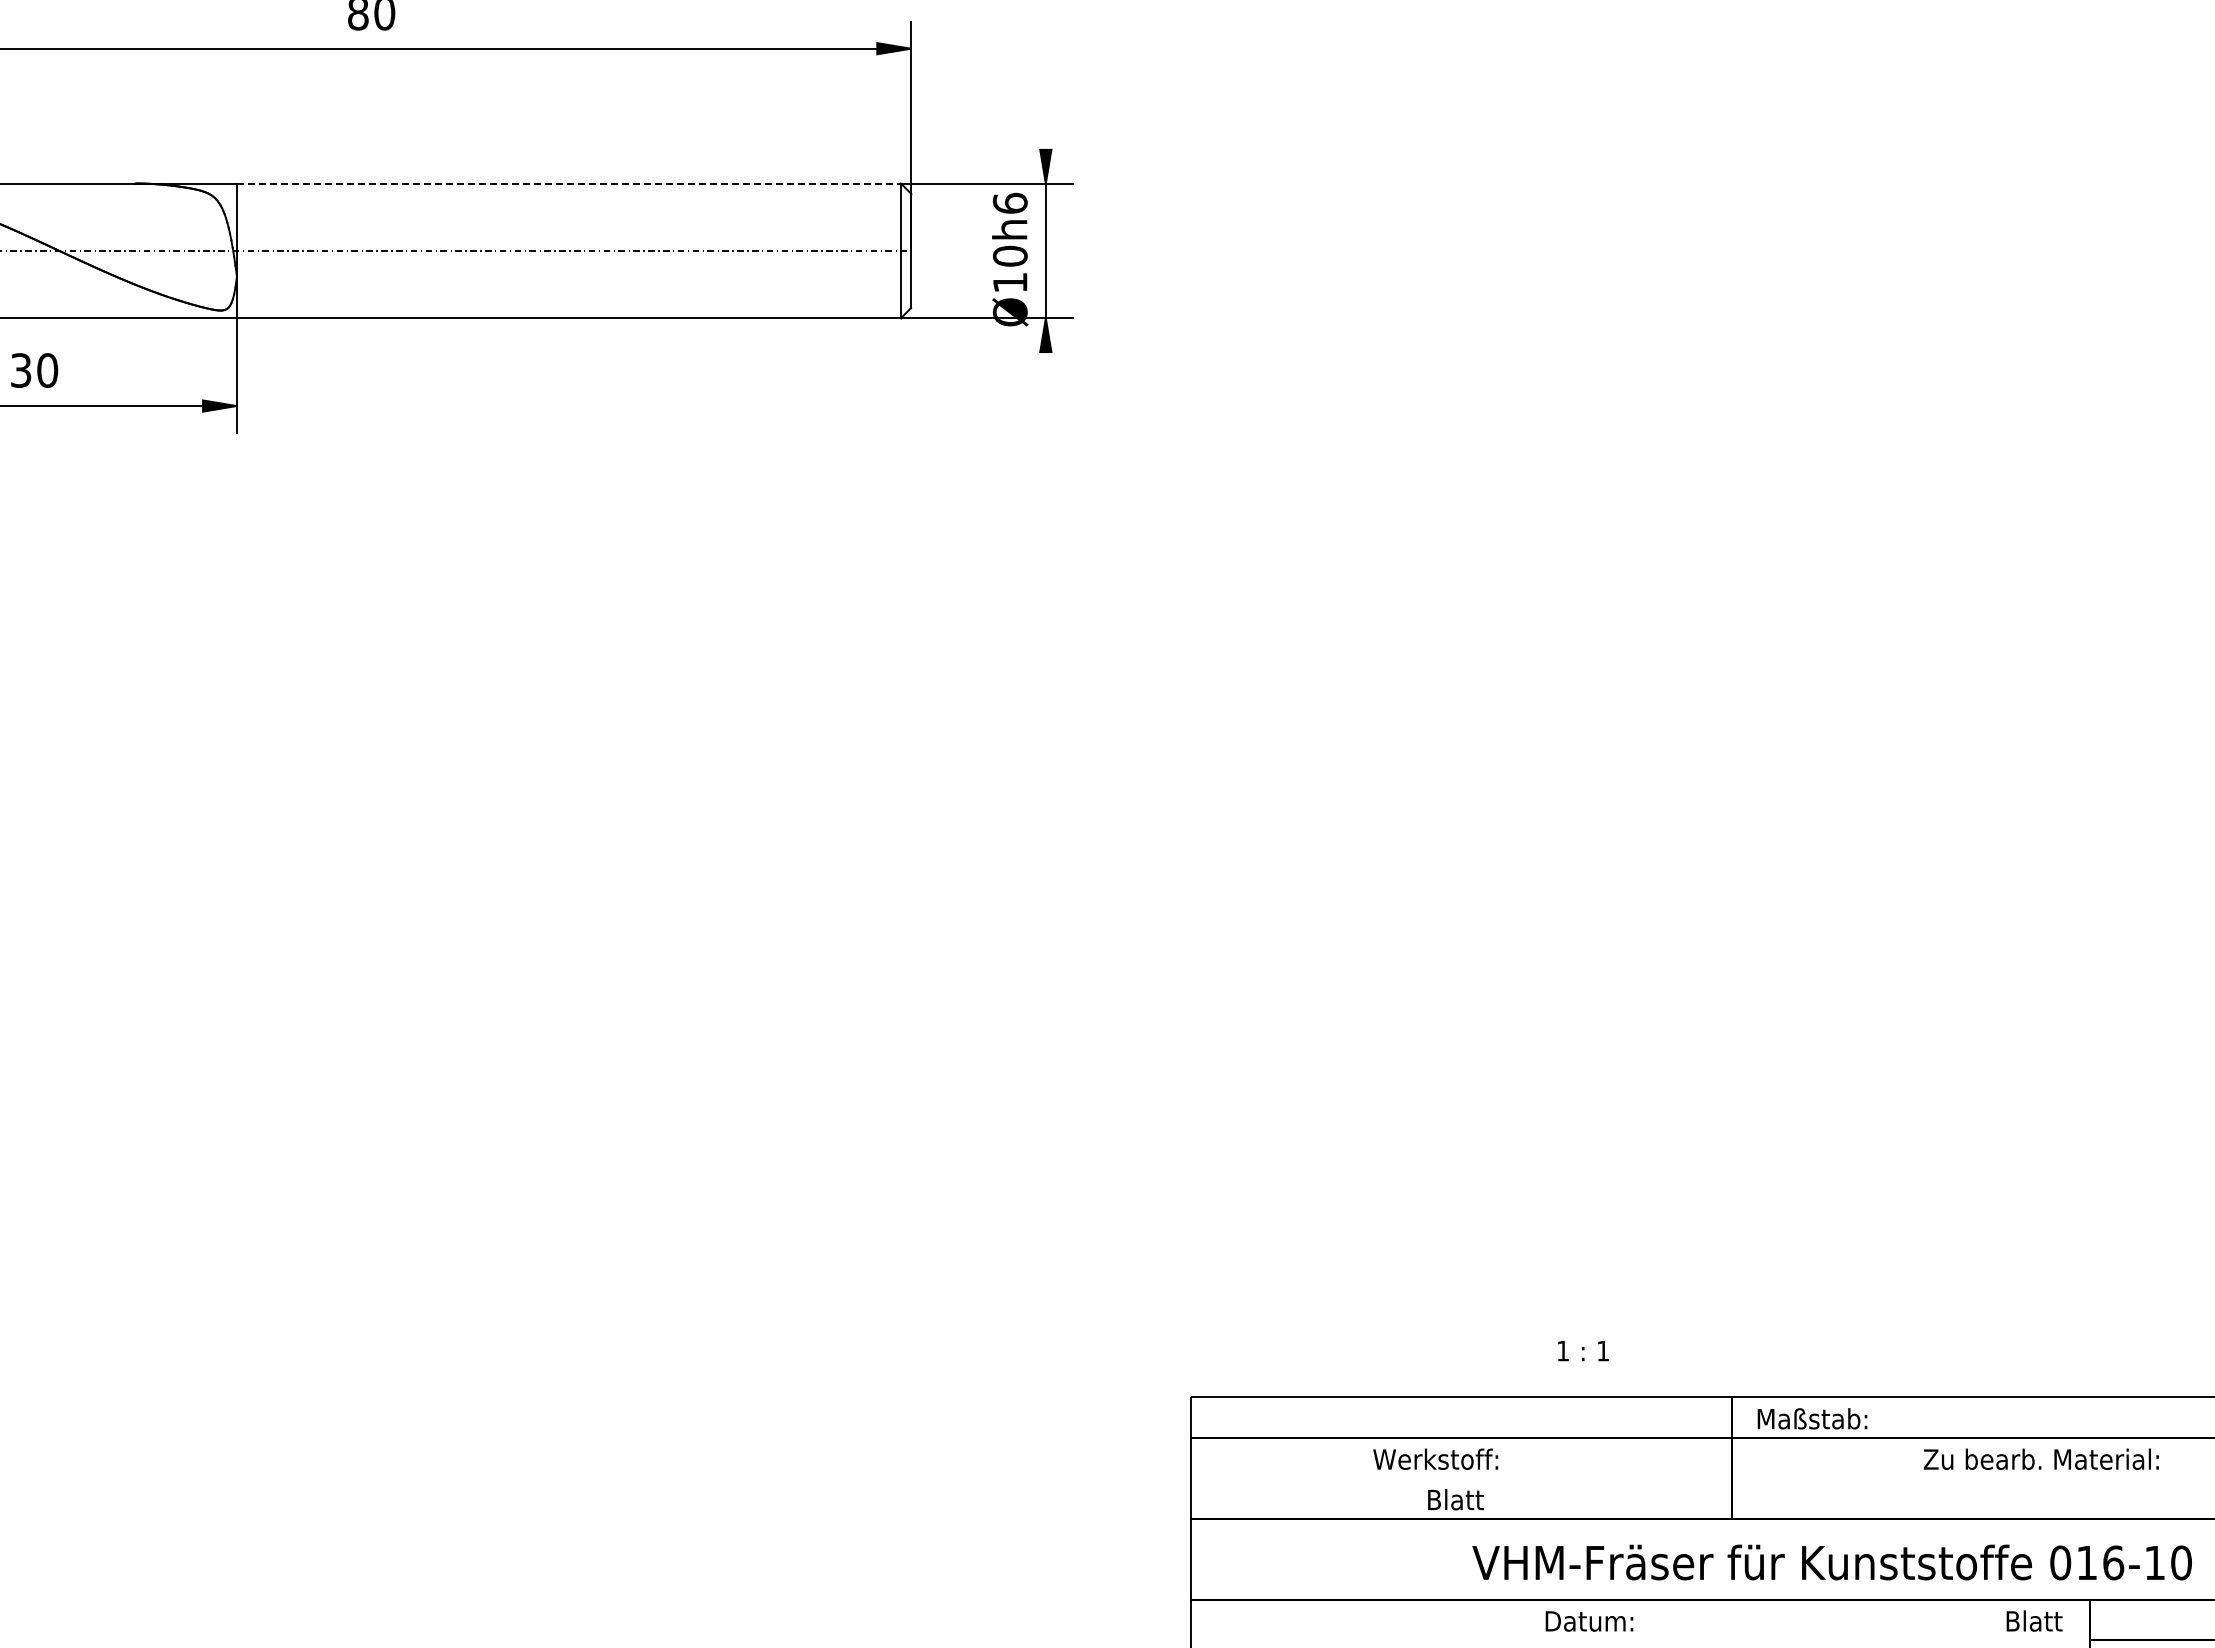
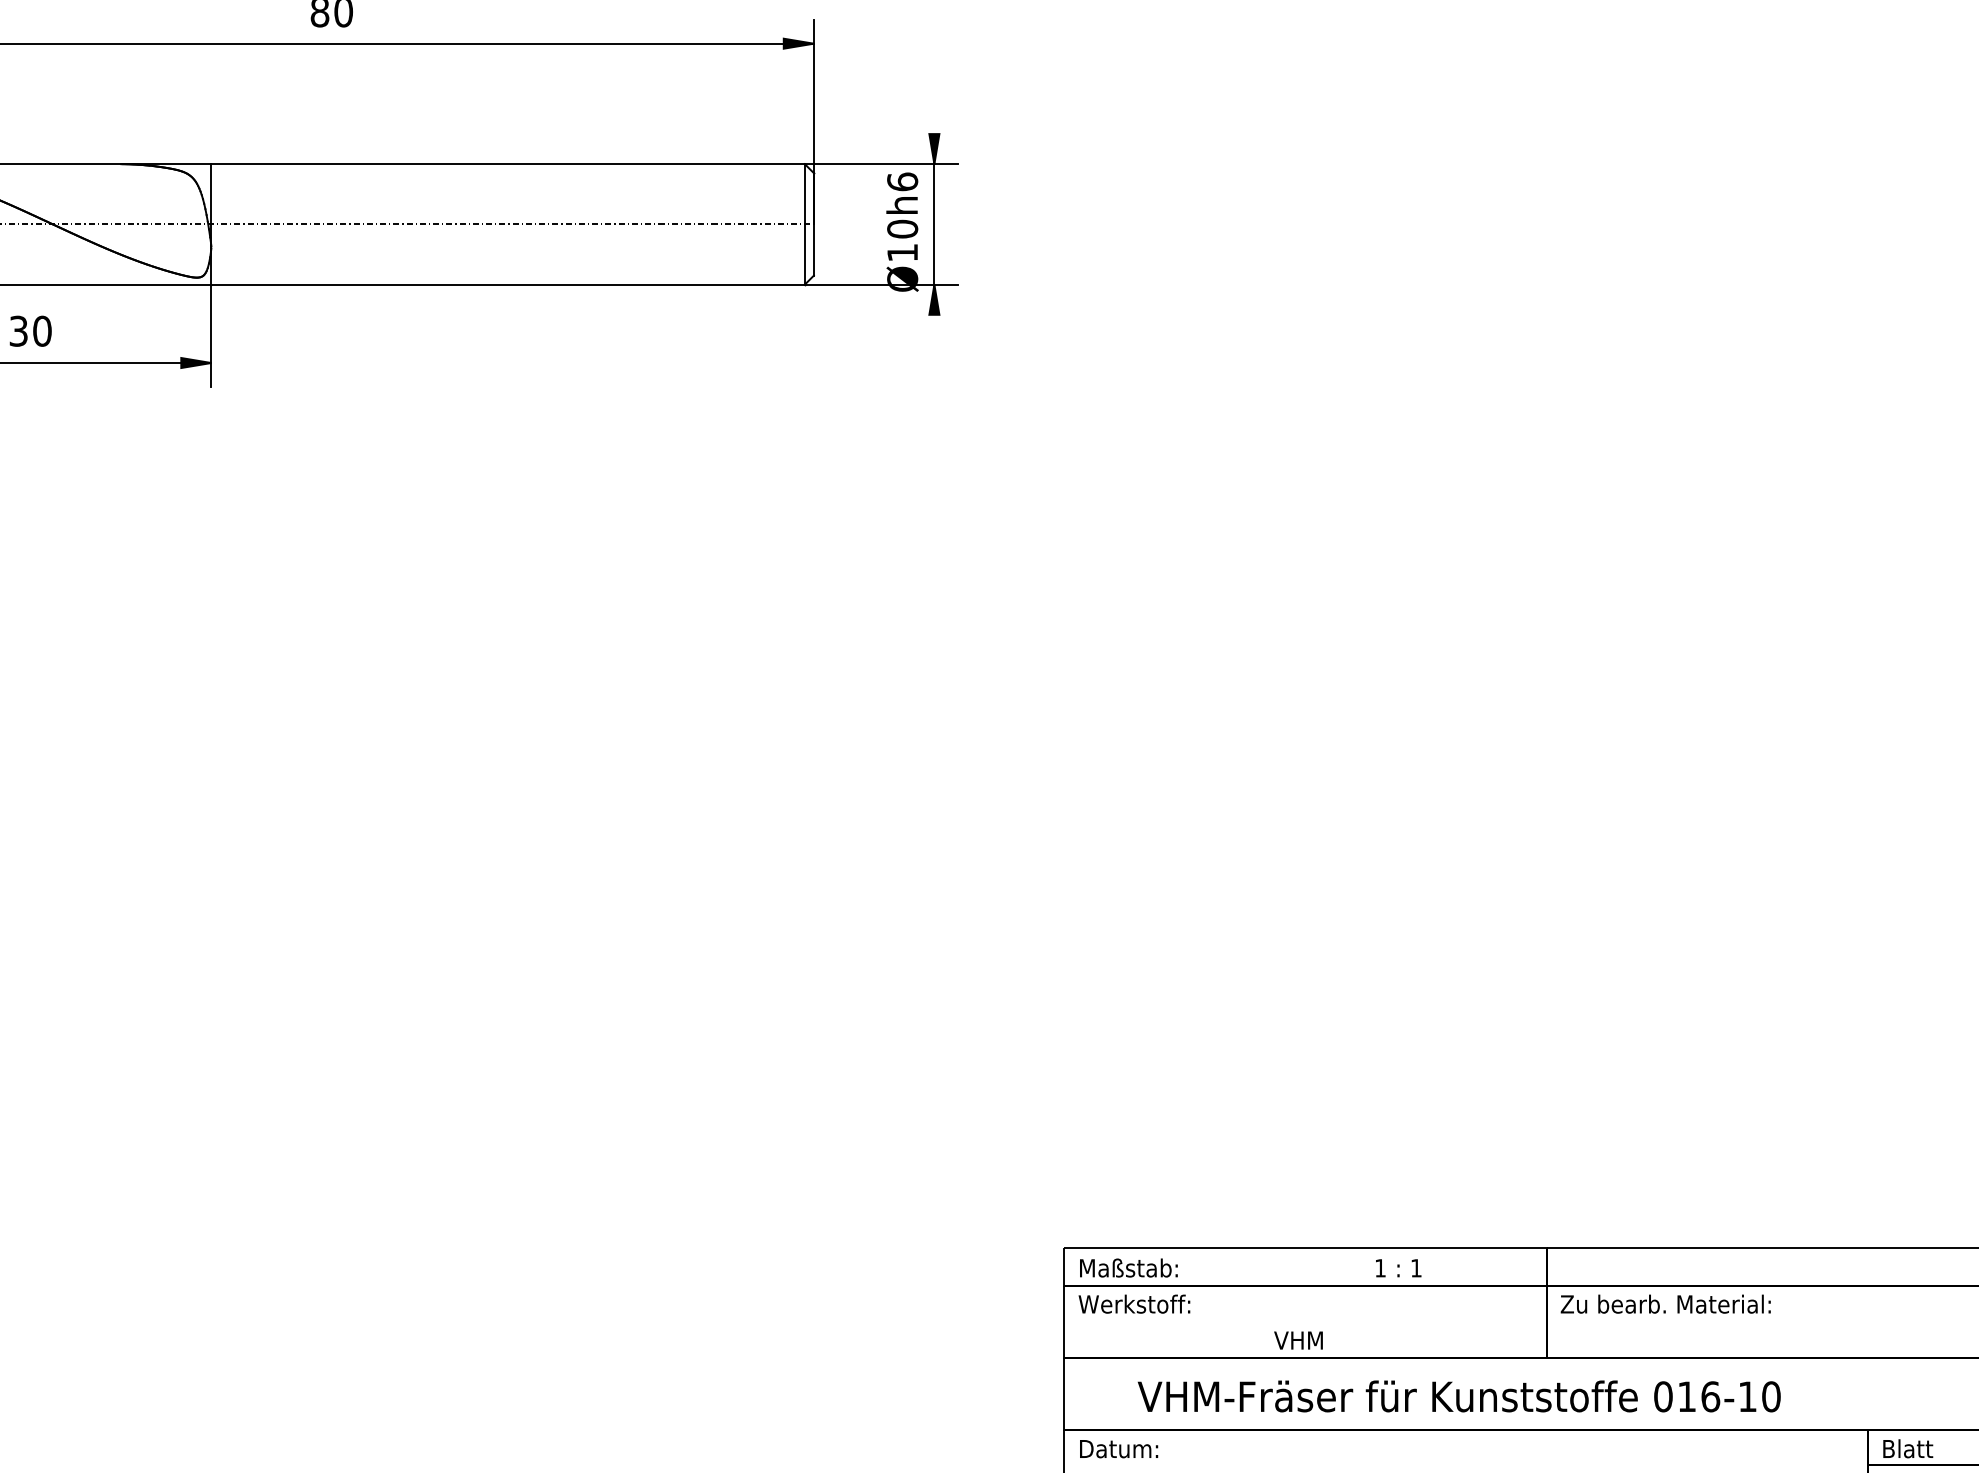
line: (569, 183) -> (508, 164), dashed -> solid
text: (1583, 1351) -> (1398, 1268), moved
text: (1812, 1418) -> (1128, 1267), moved
text: (1435, 1458) -> (1134, 1303), moved
text: (2040, 1458) -> (1665, 1303), moved
text: (1454, 1499) -> (1299, 1340), Blatt -> VHM
text: (1831, 1562) -> (1458, 1396), moved
text: (2034, 1620) -> (1908, 1448), moved
text: (1589, 1621) -> (1119, 1449), moved

